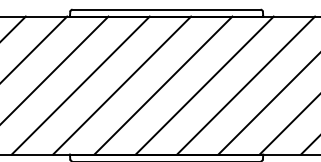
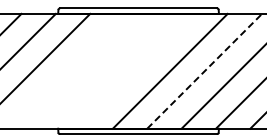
line: (79, 84) -> (66, 70), removed
line: (122, 84) -> (101, 70), removed
line: (162, 84) -> (135, 70), removed
line: (247, 84) -> (205, 70), solid -> dashed

